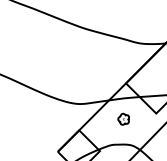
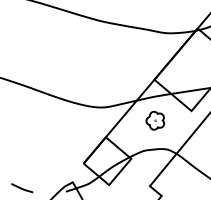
part: (123, 119) -> (154, 120), size x1.43

